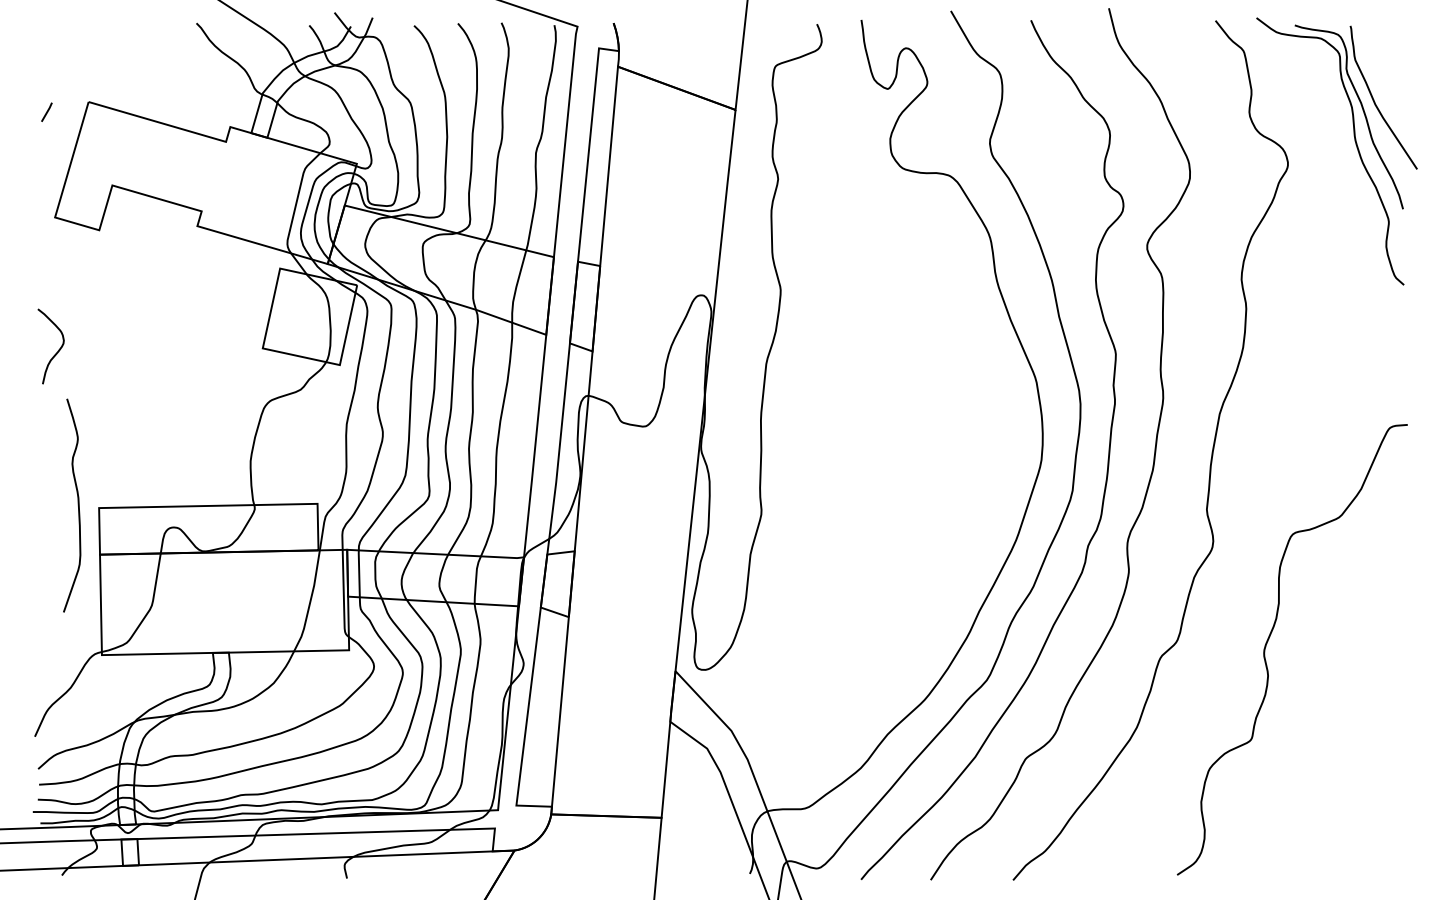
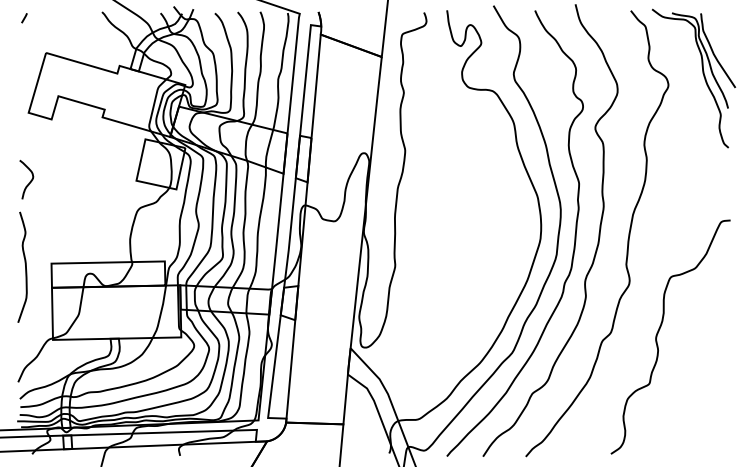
line: (47, 112) -> (24, 18), moved
curve: (77, 503) -> (25, 266), moved

